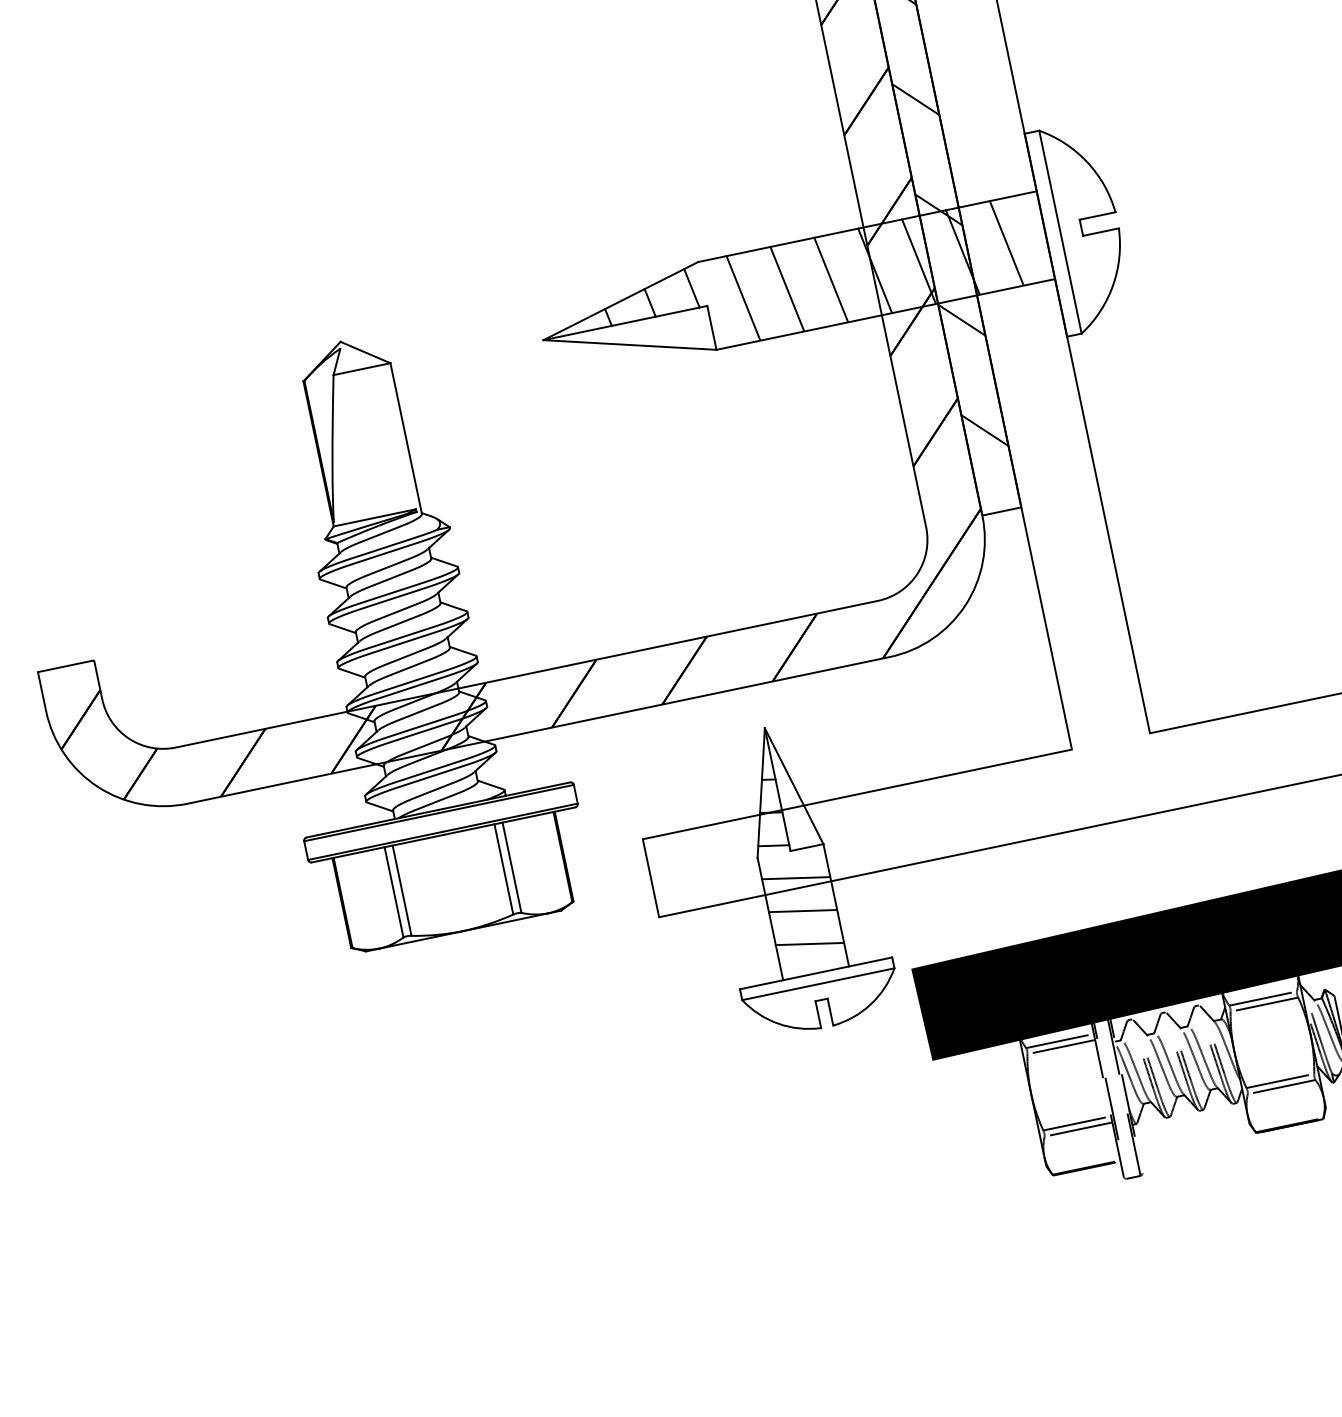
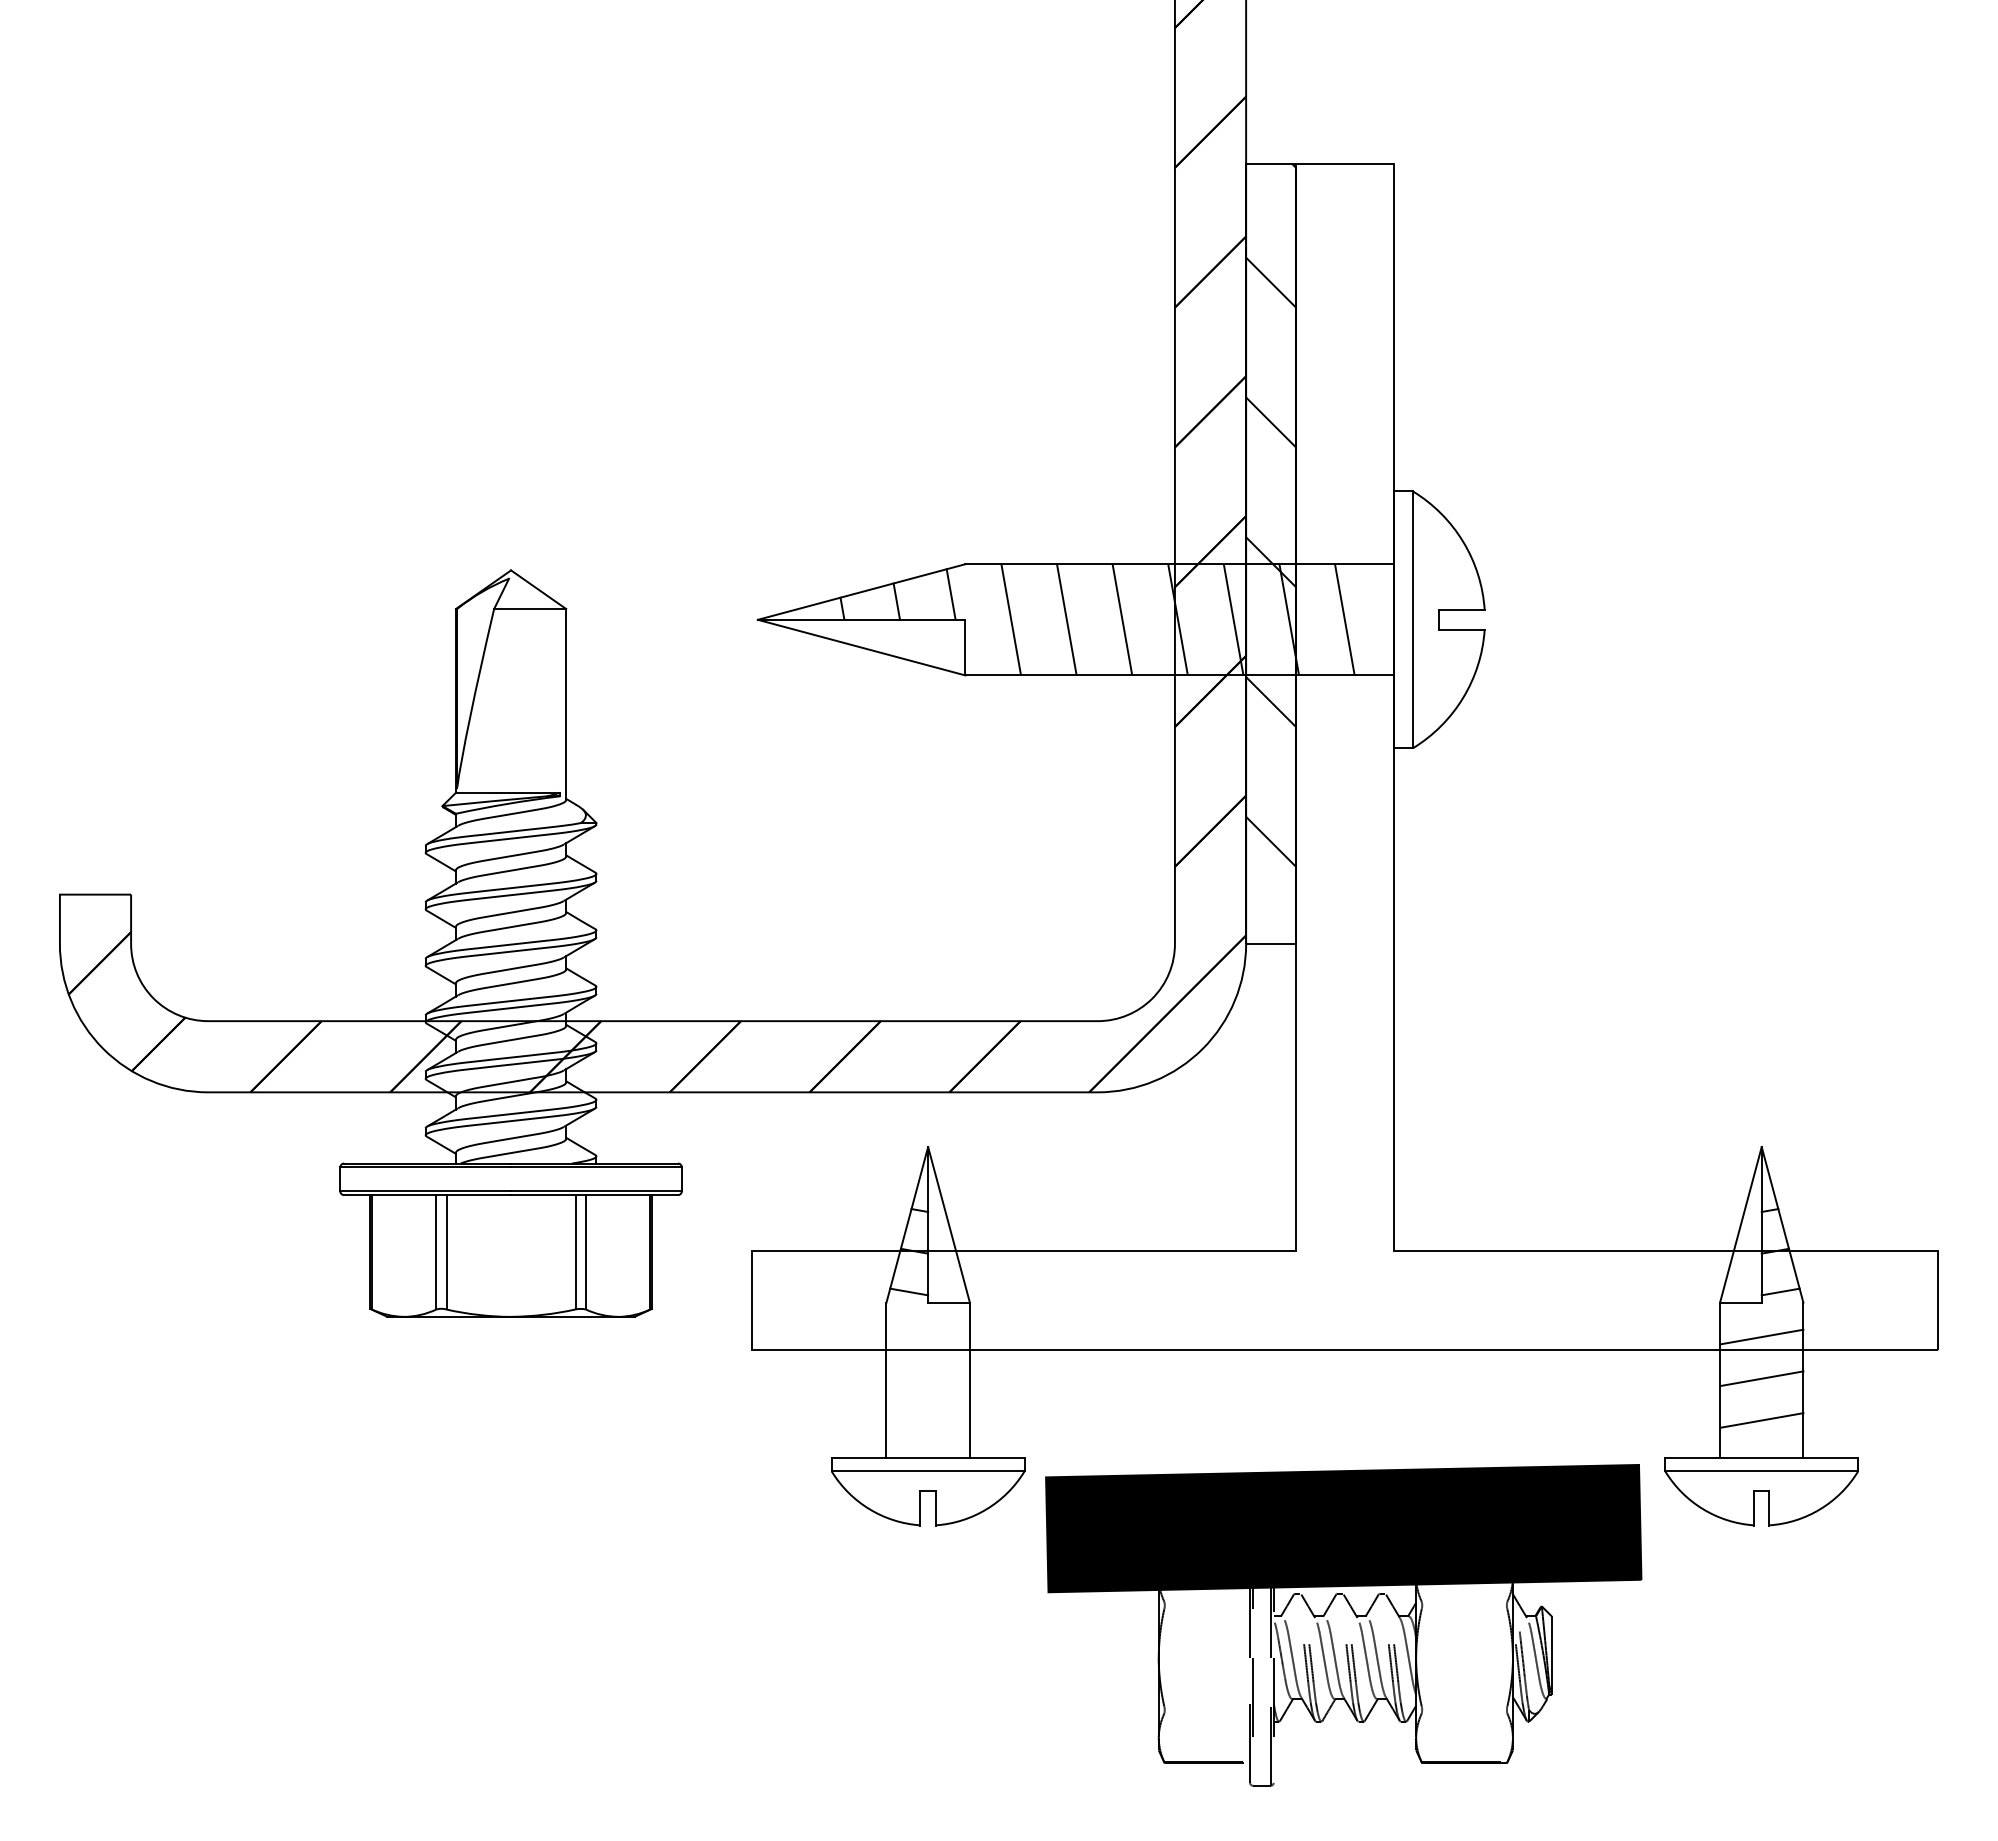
line: (795, 877) -> (927, 1336), removed
line: (802, 910) -> (927, 1378), removed
line: (809, 944) -> (927, 1420), removed
line: (1263, 998) -> (1464, 1601), removed
line: (1264, 1004) -> (1464, 1609), removed
line: (1060, 1040) -> (1207, 1601), removed
line: (1061, 1047) -> (1207, 1609), removed
line: (1280, 1081) -> (1464, 1706), removed
line: (1281, 1086) -> (1464, 1713), removed
line: (1077, 1123) -> (1207, 1706), removed
line: (1078, 1129) -> (1207, 1713), removed

